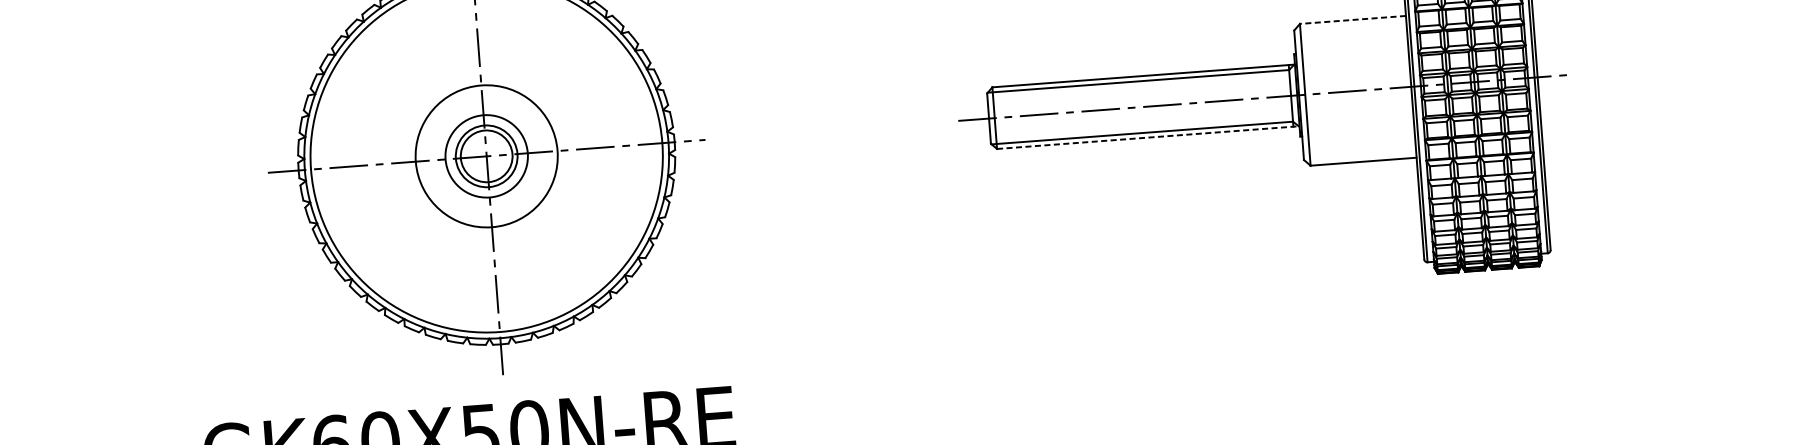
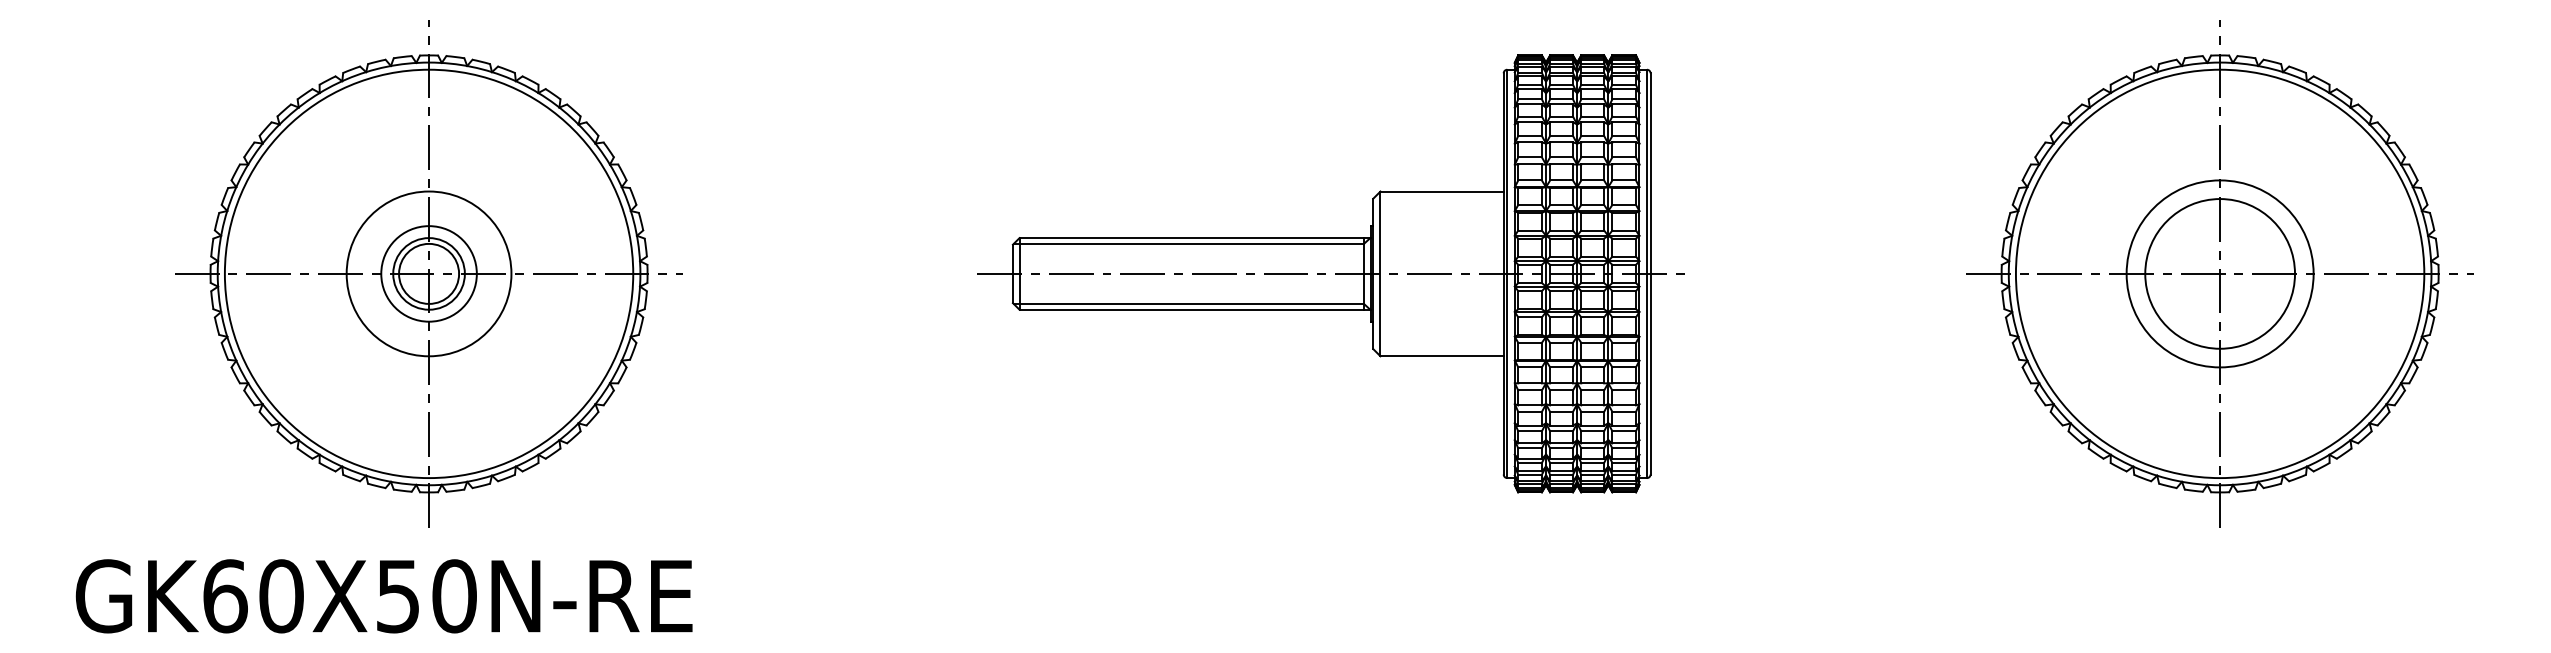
line: (1353, 19) -> (1442, 191), dashed -> solid
line: (1148, 137) -> (1195, 309), dashed -> solid

